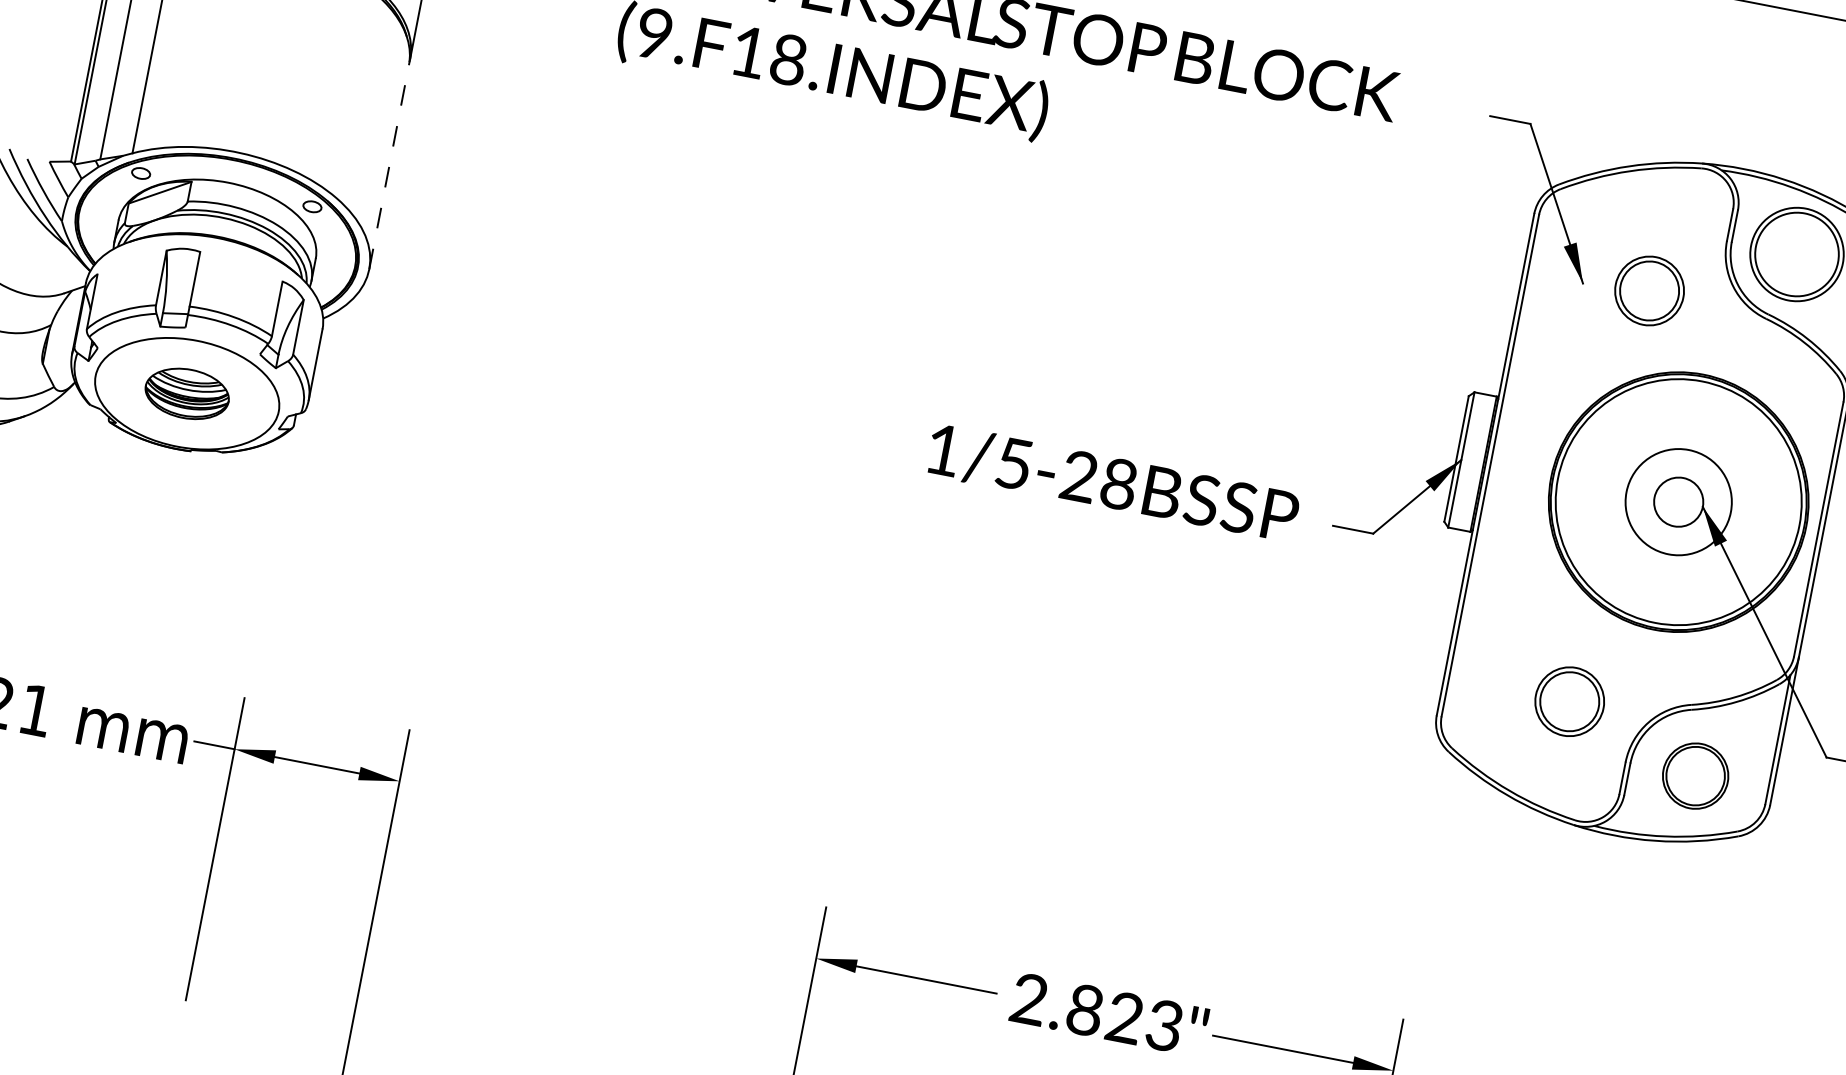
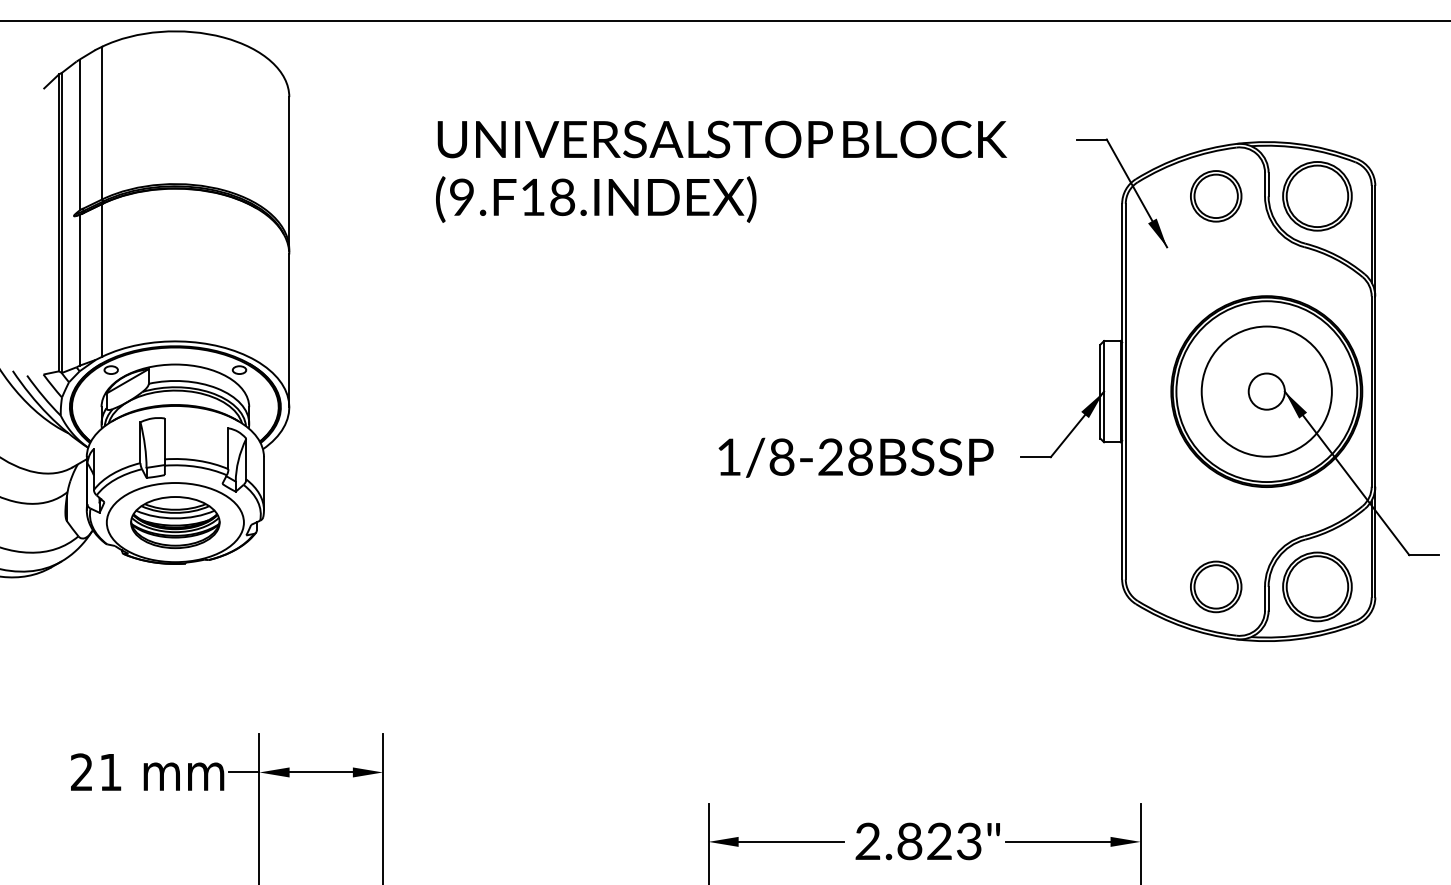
line: (389, 166) -> (289, 330), dashed -> solid
part: (1649, 291) -> (1216, 196), moved
part: (187, 393) -> (175, 522), size x1.43
text: (1013, 462) -> (781, 456), 1/5-28 -> 1/8-28
circle: (1678, 501) -> (1266, 391), size x1.67
part: (1570, 701) -> (1216, 586), moved
part: (1695, 775) -> (1317, 586), size x1.43

